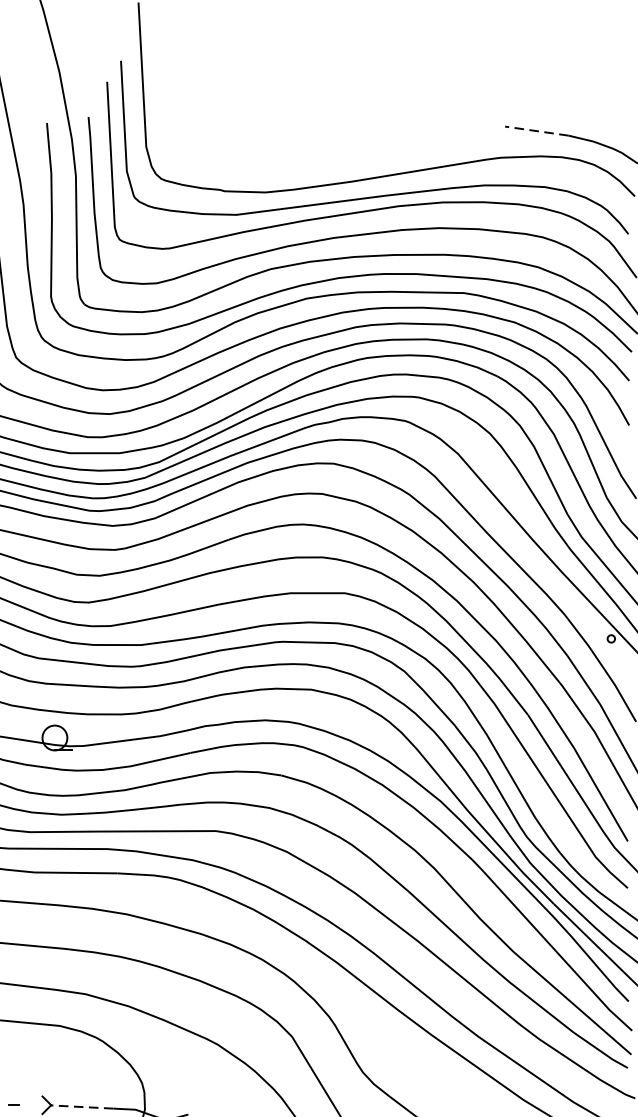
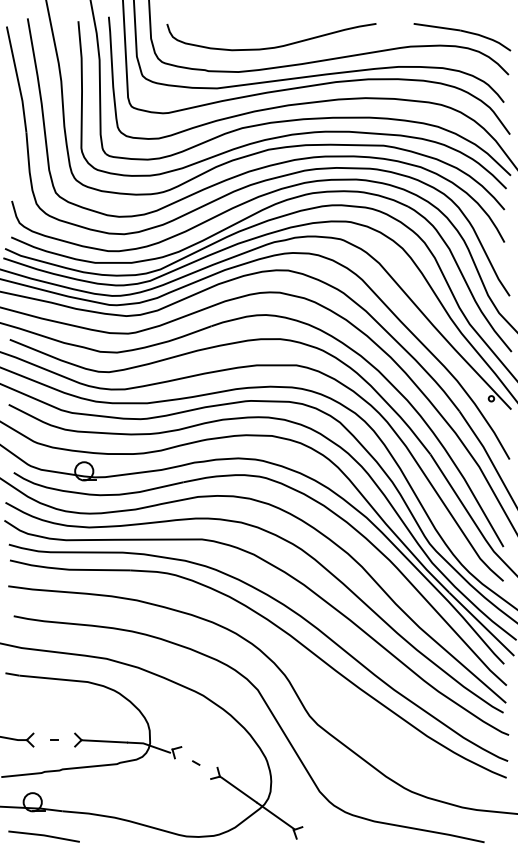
line: (536, 131) -> (436, 27), dashed -> solid
curve: (314, 157) -> (274, 46), added
line: (82, 1107) -> (104, 741), dashed -> solid

